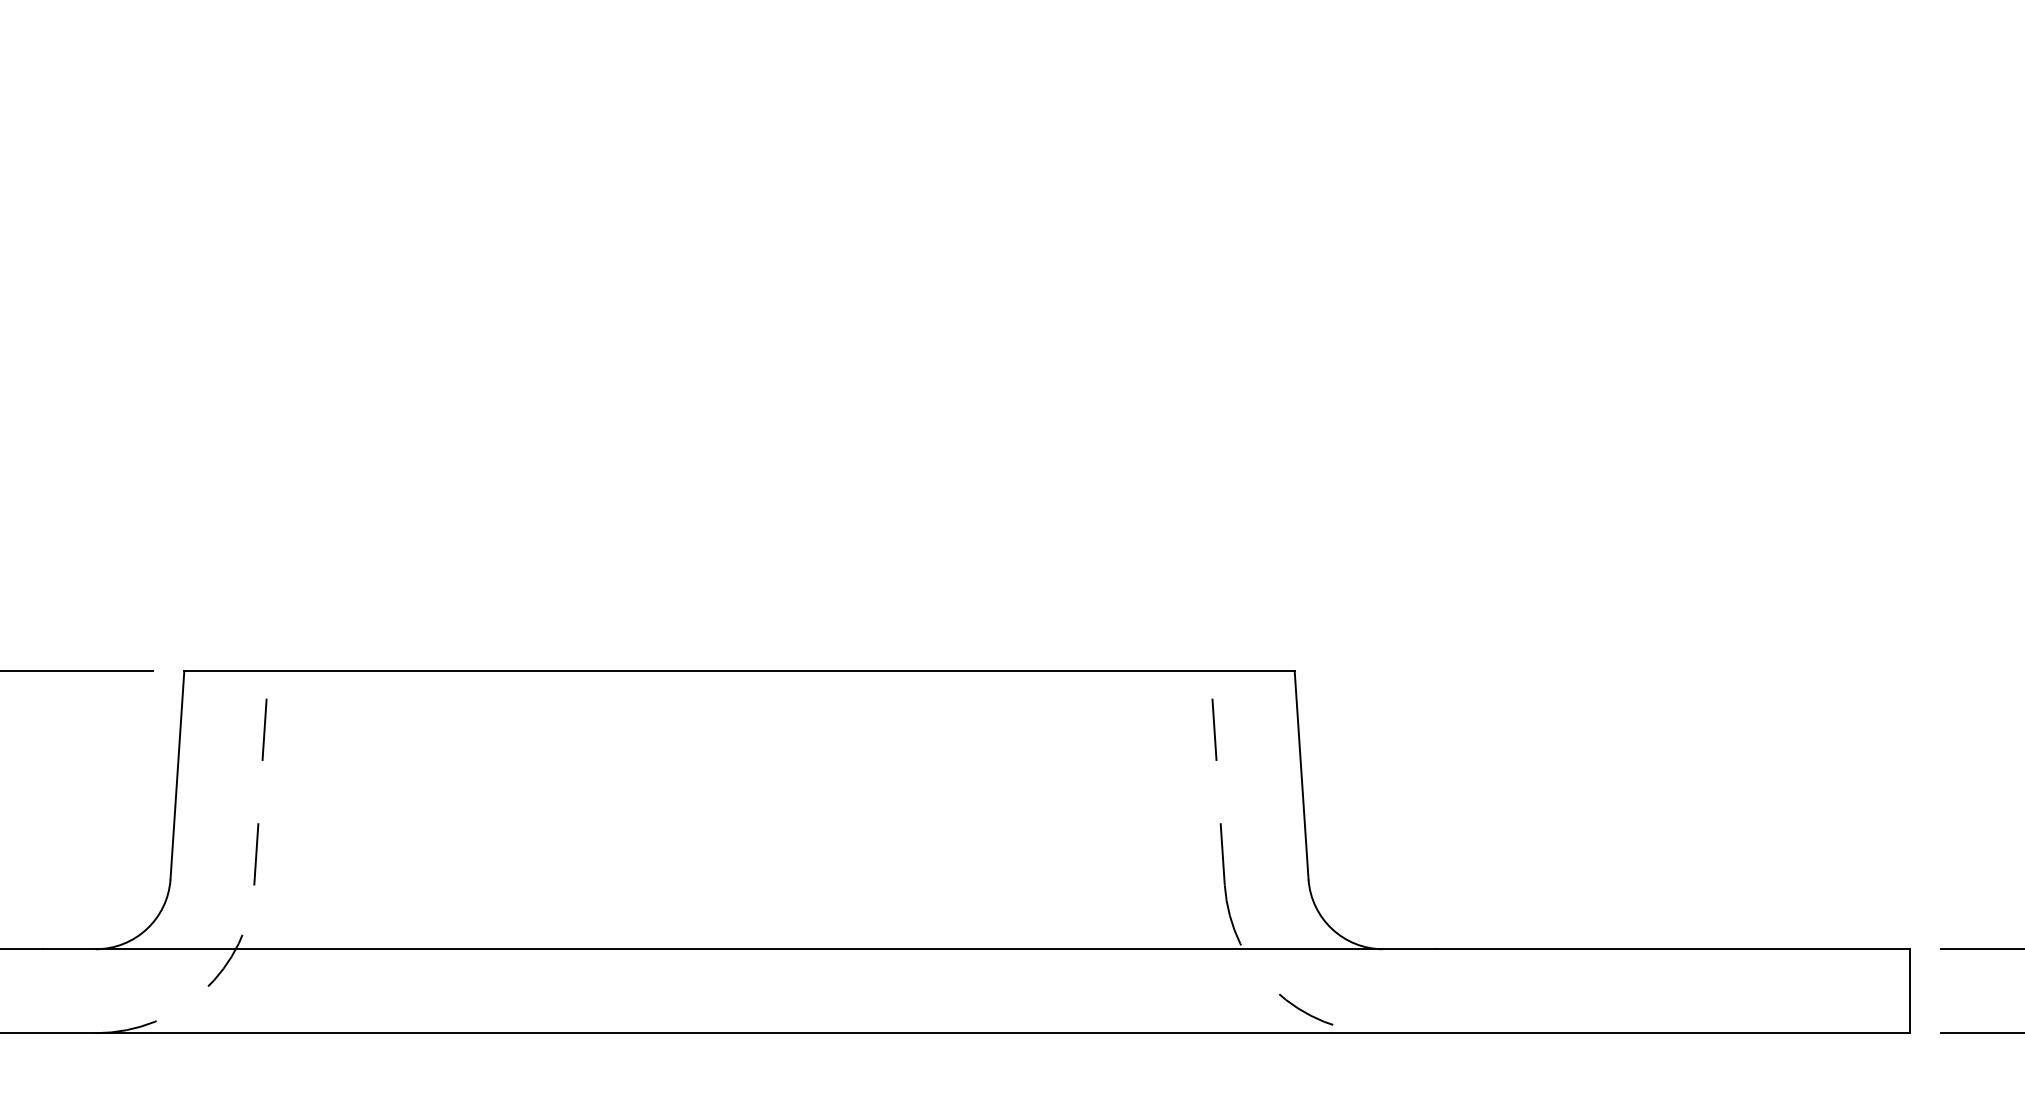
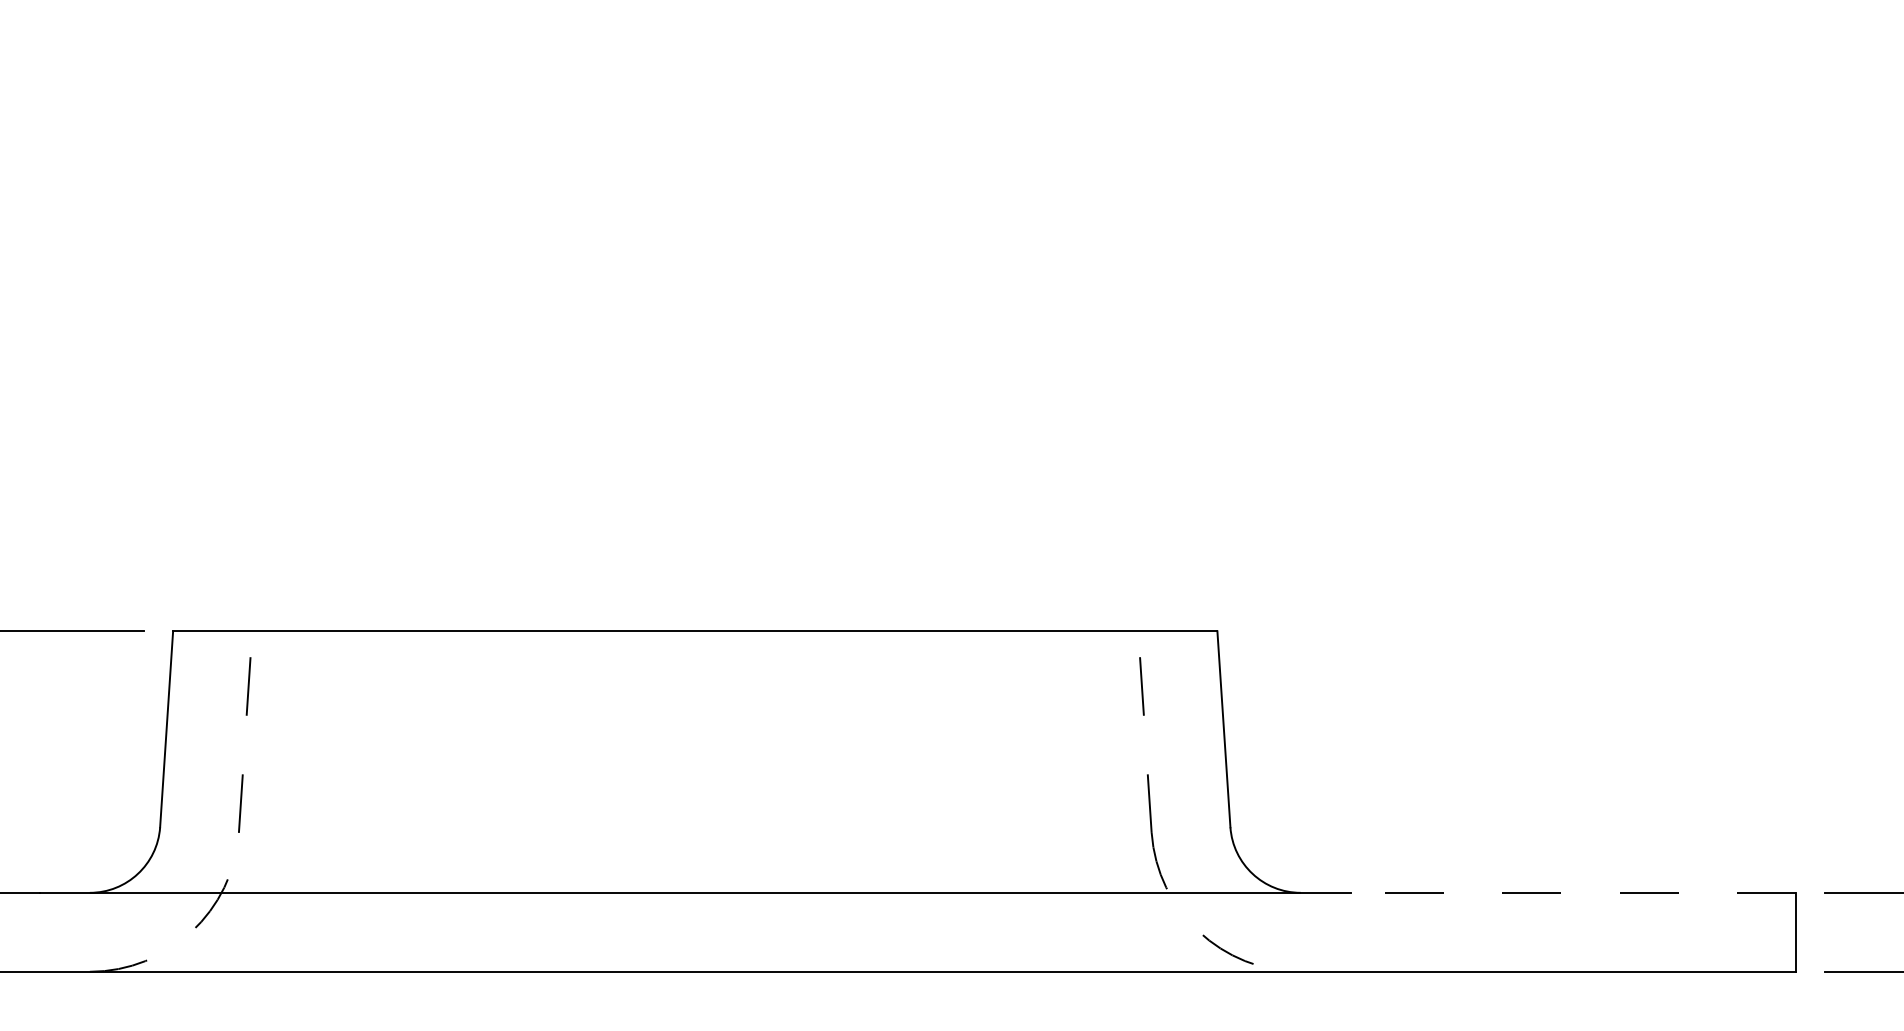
line: (1673, 948) -> (1573, 892), solid -> dashed

